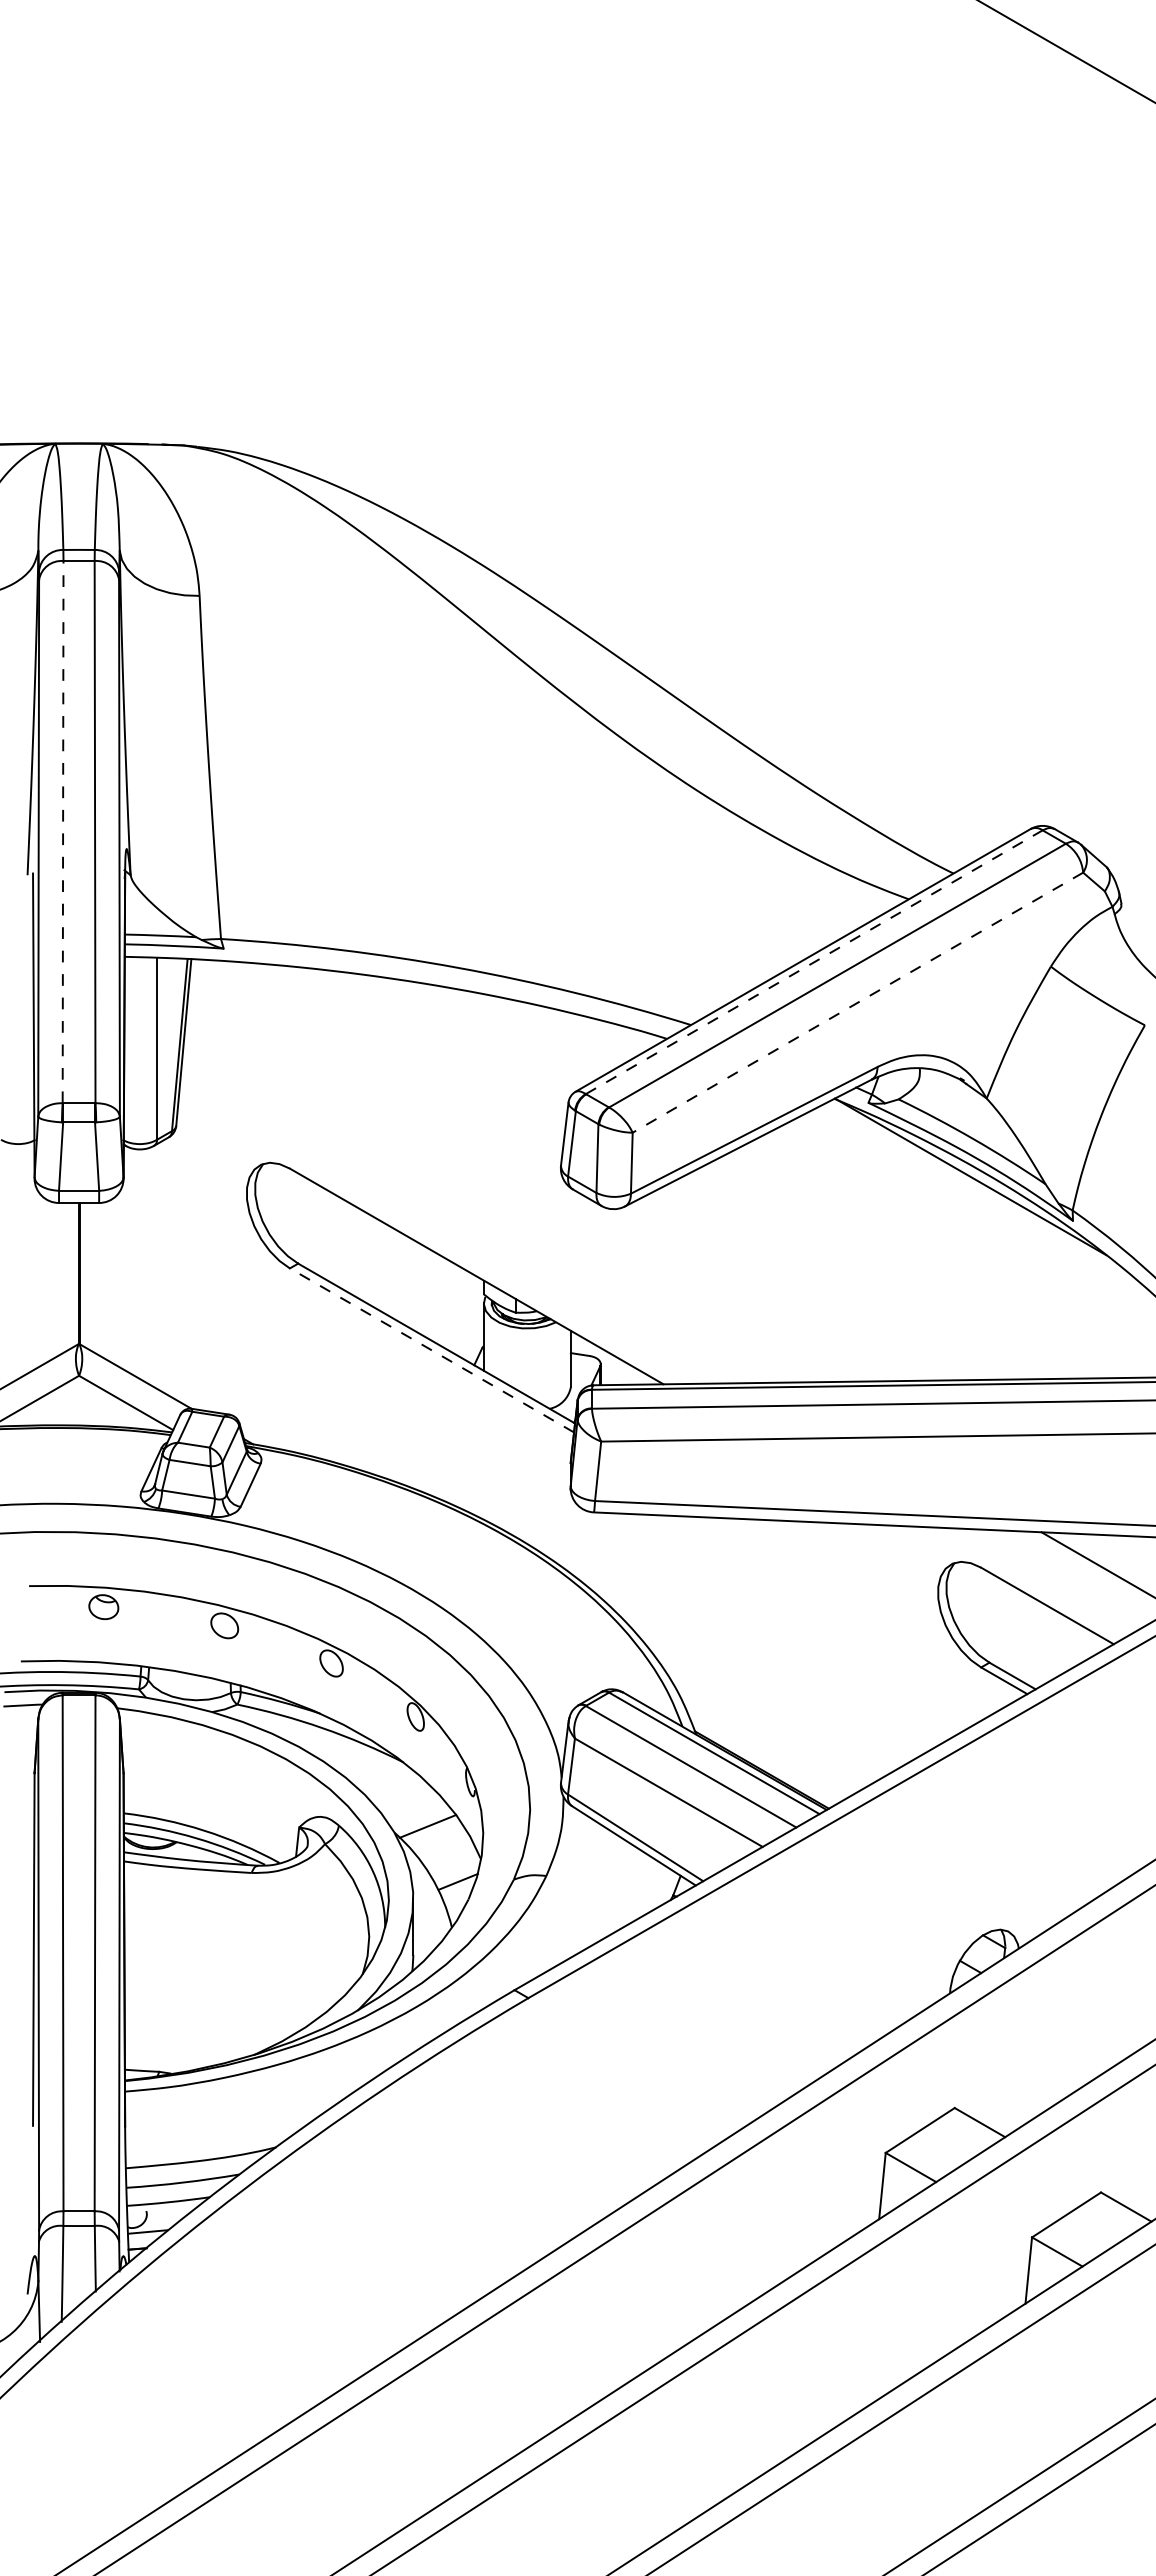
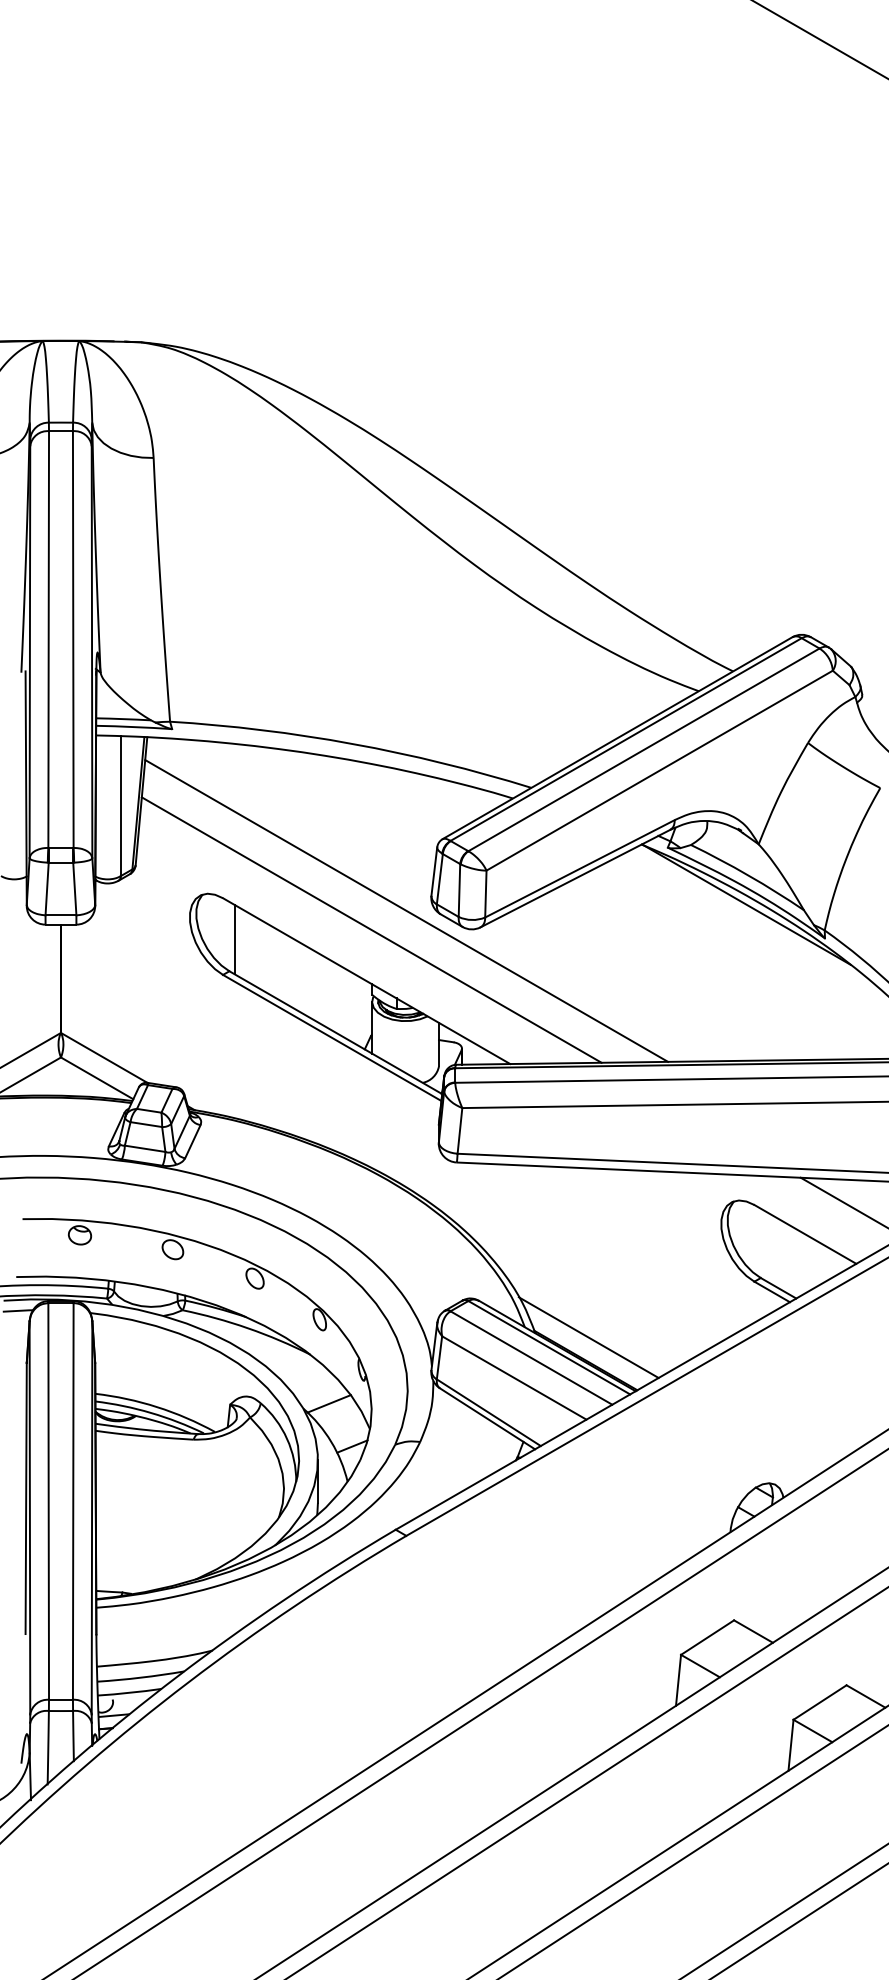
line: (63, 831) -> (49, 639), dashed -> solid
line: (814, 962) -> (626, 739), dashed -> solid
line: (857, 1002) -> (659, 770), dashed -> solid
line: (528, 1184) -> (406, 910), added
line: (483, 1209) -> (371, 929), added
line: (305, 1222) -> (235, 939), added
line: (431, 1350) -> (331, 1038), dashed -> solid
line: (765, 1739) -> (588, 1337), added

